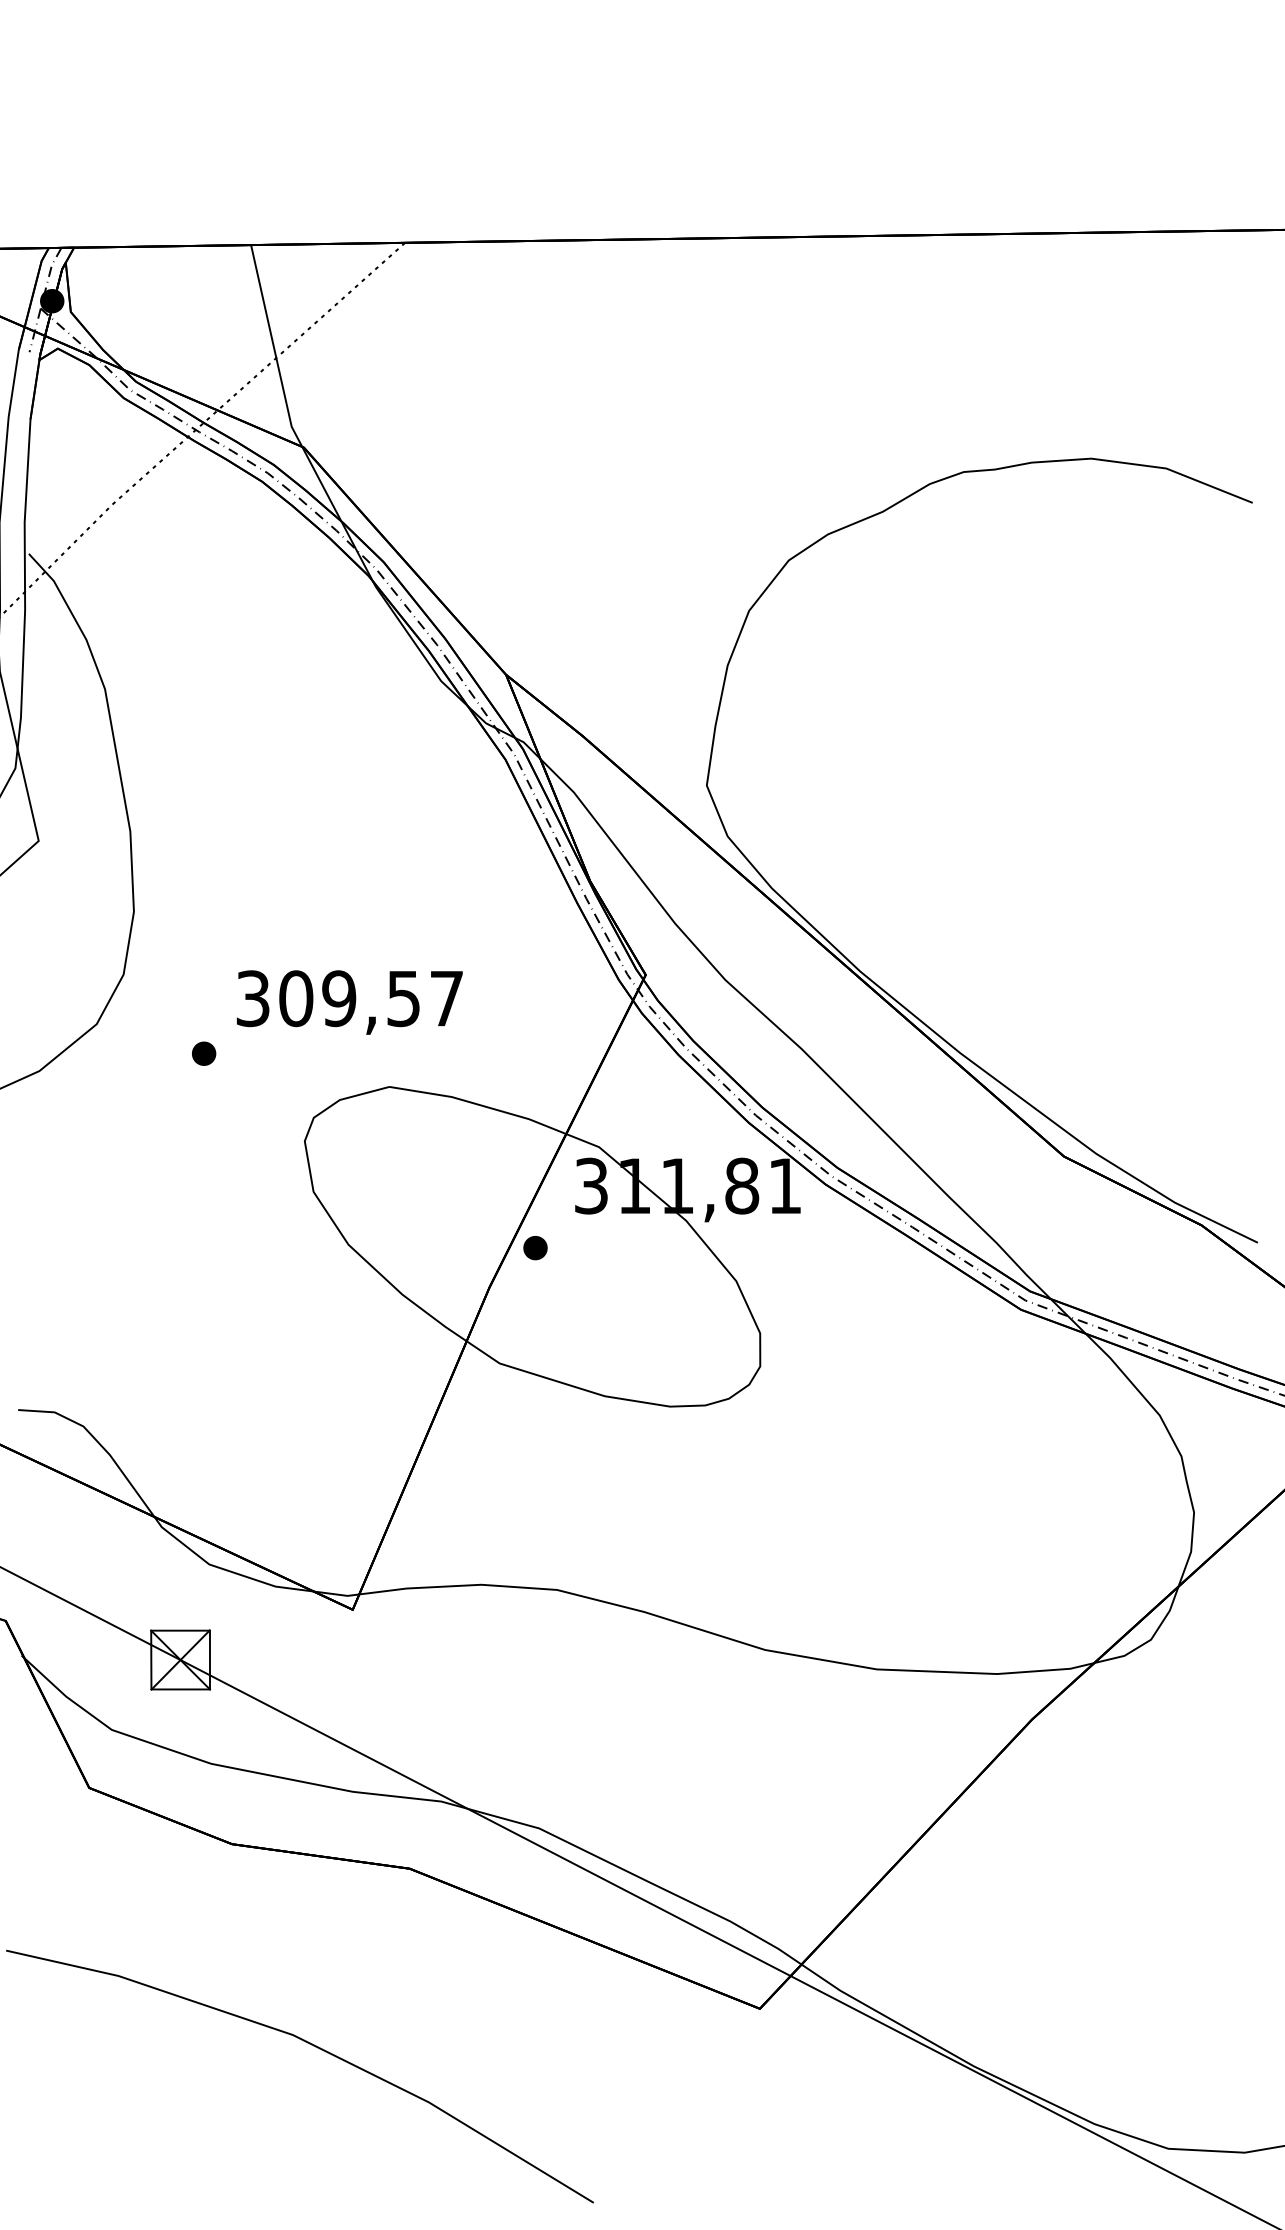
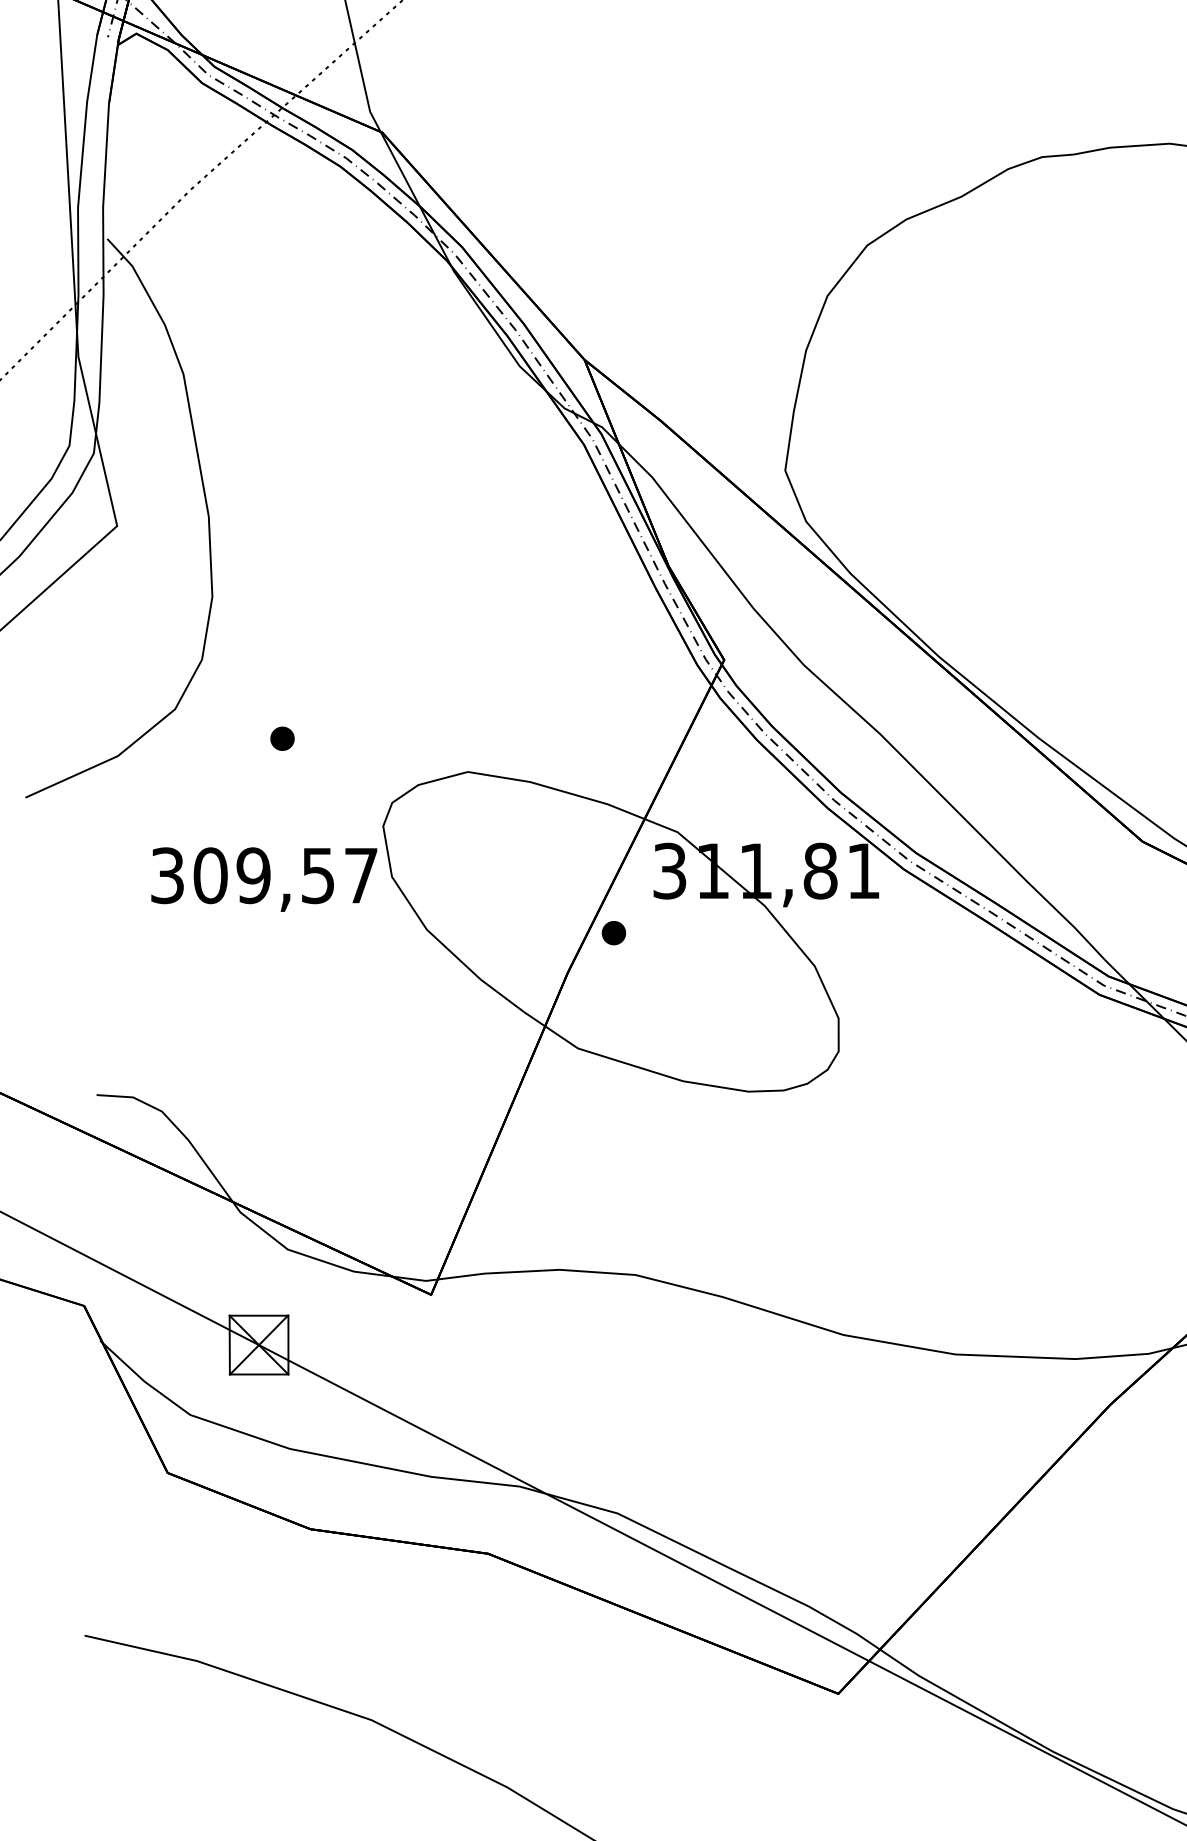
text: (349, 1002) -> (263, 879), moved

